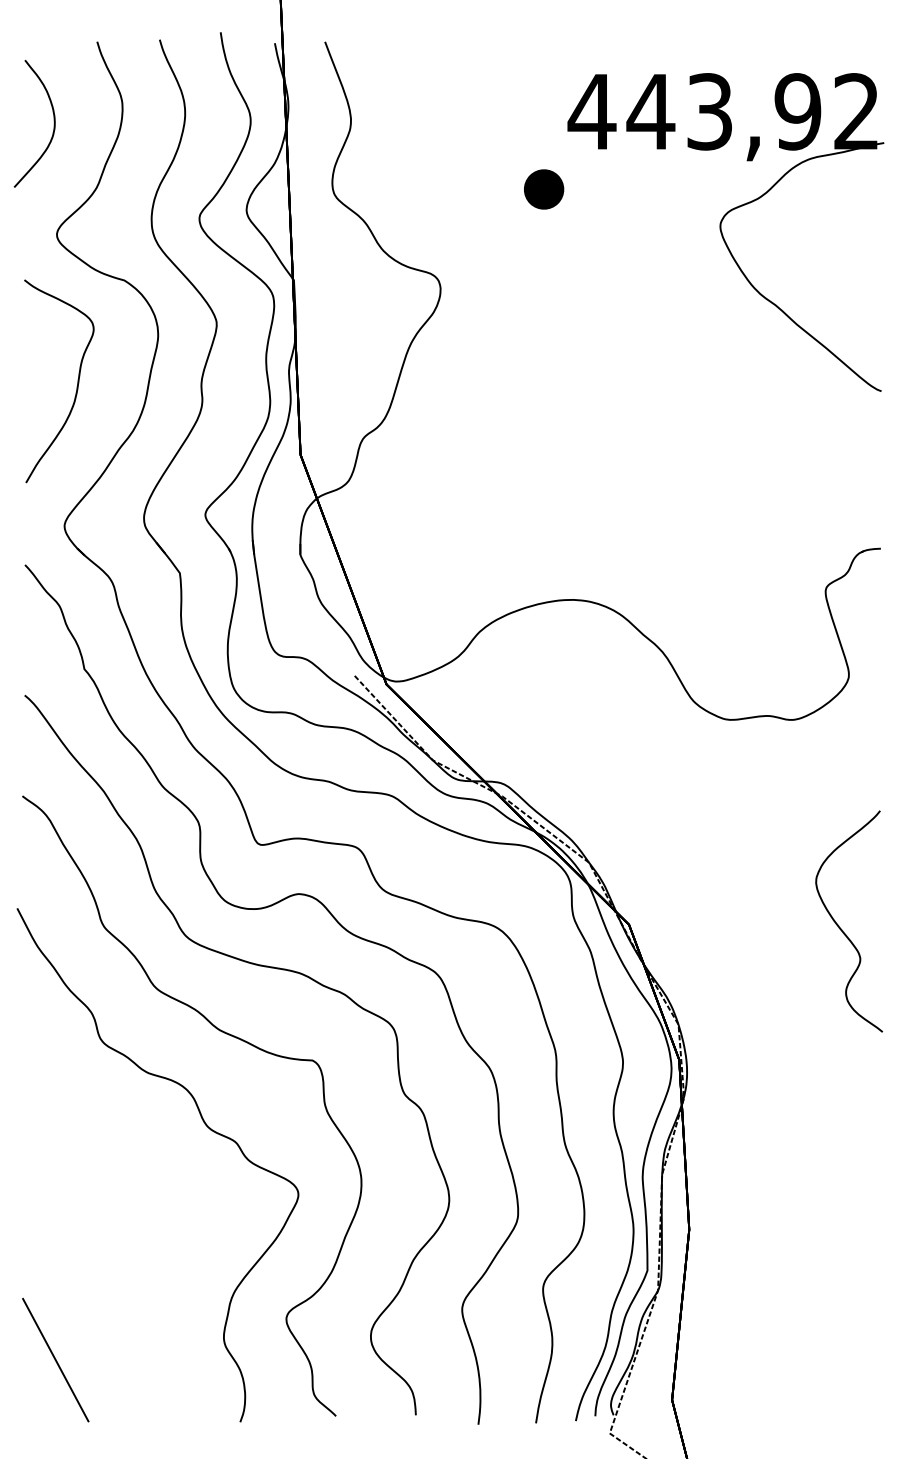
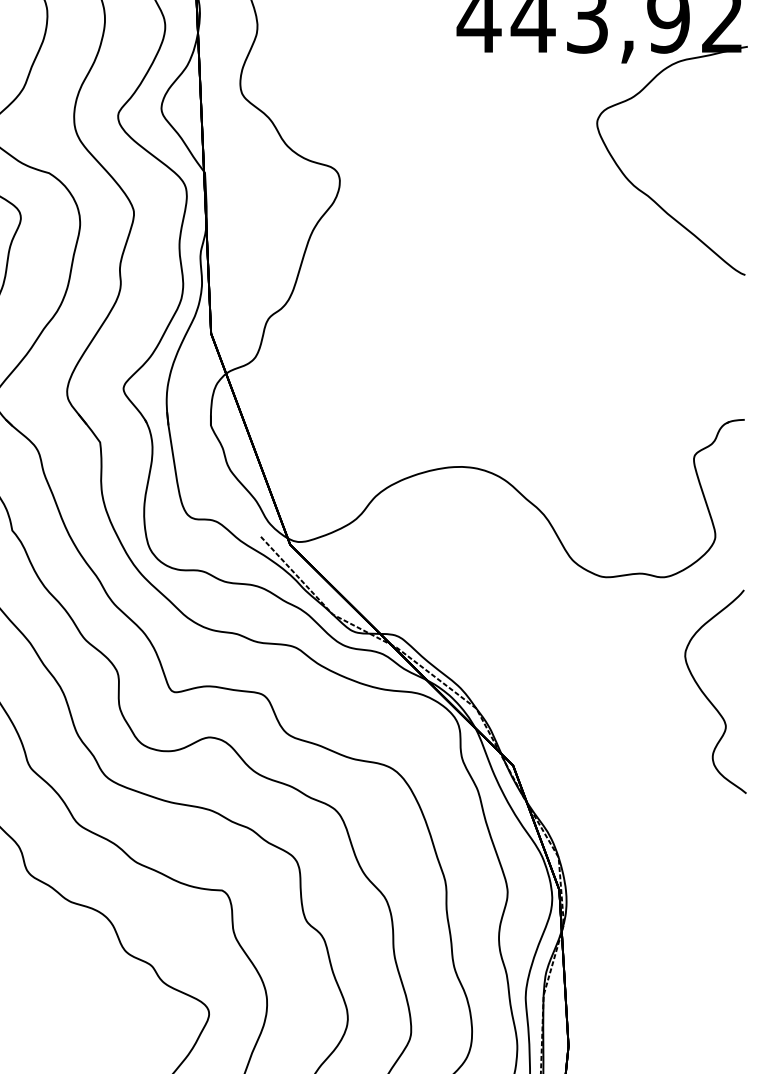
part: (544, 189) -> (435, 89), removed
curve: (841, 928) -> (708, 698), moved

